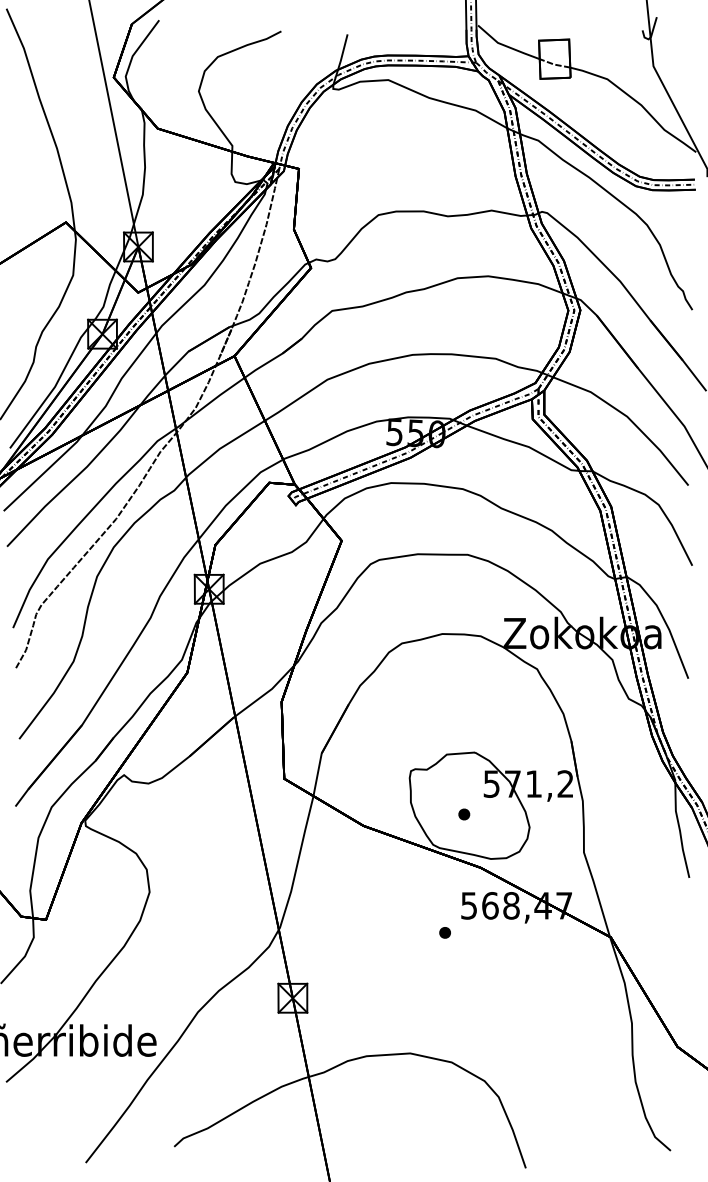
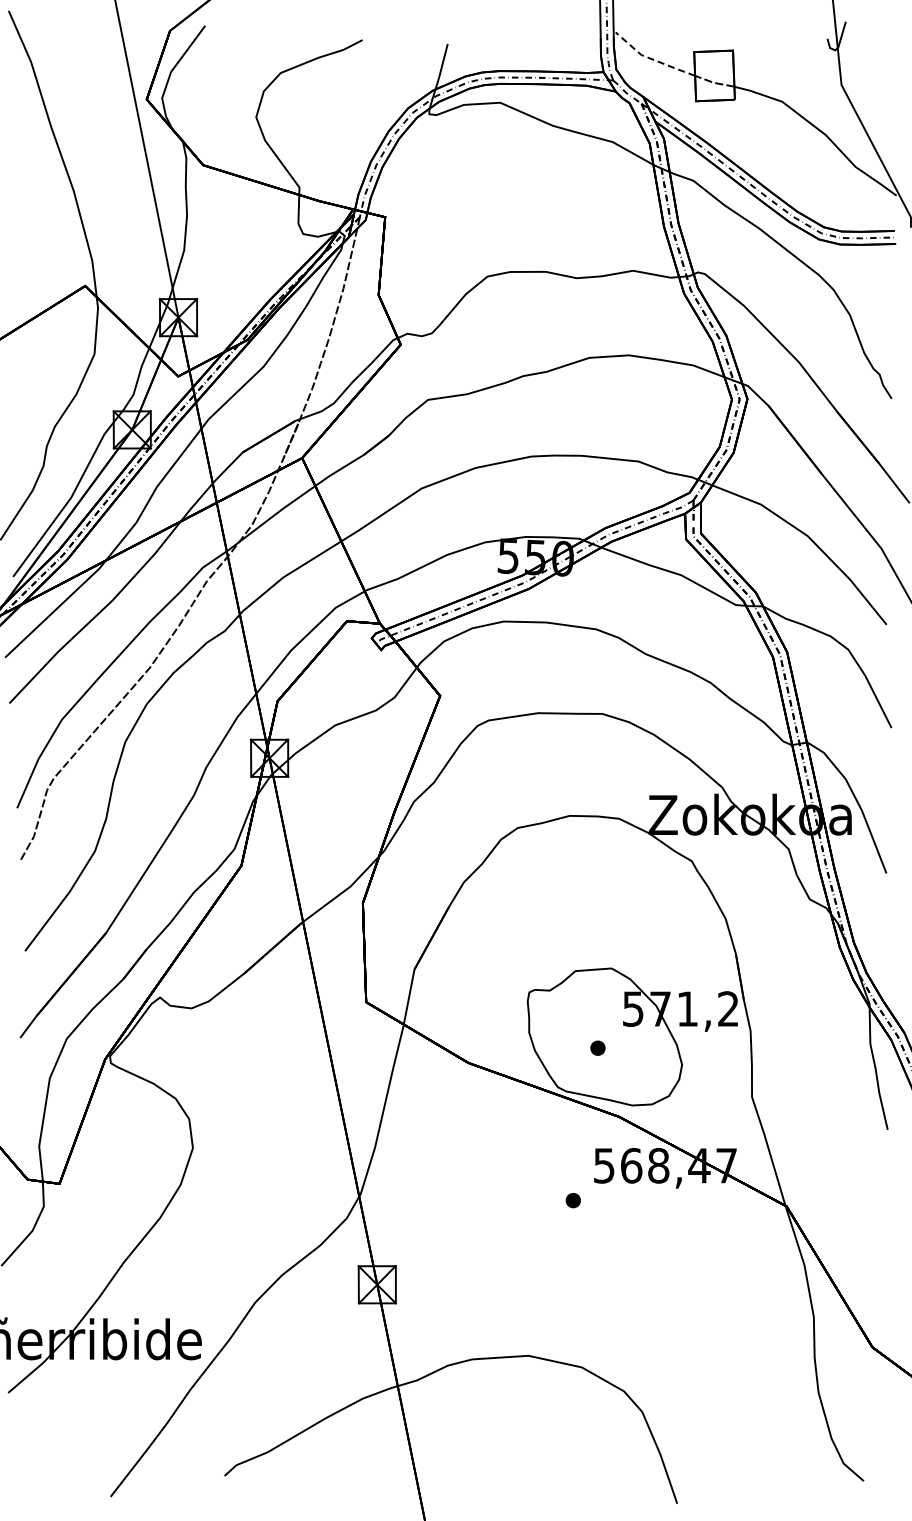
line: (506, 46) -> (652, 59), solid -> dashed

